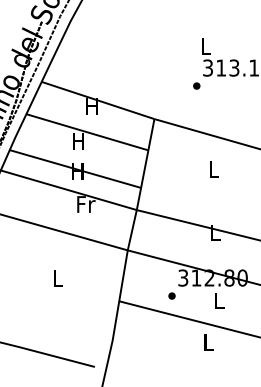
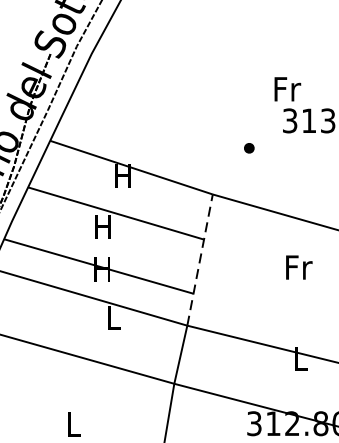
text: (206, 45) -> (287, 88), L -> Fr
part: (196, 85) -> (248, 147), moved
line: (145, 164) -> (199, 259), solid -> dashed
text: (214, 169) -> (299, 267), L -> Fr
text: (86, 204) -> (114, 317), Fr -> L

